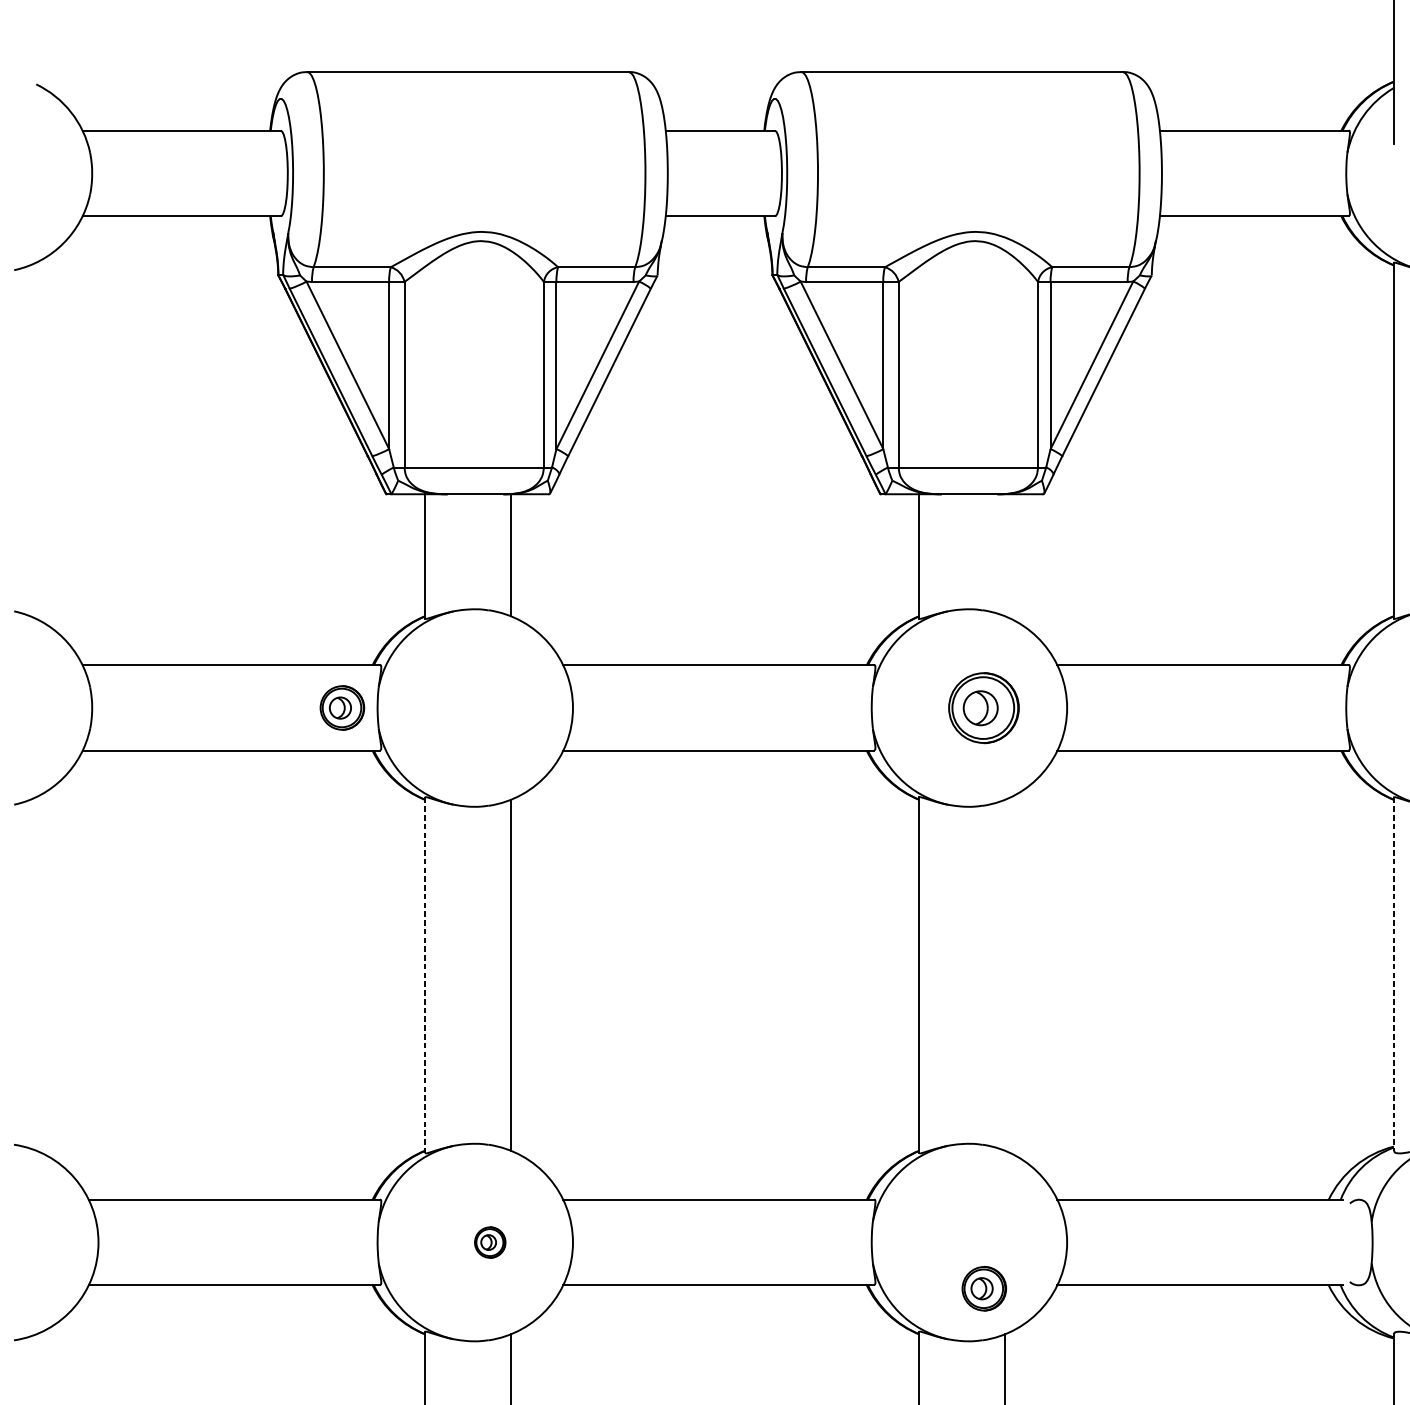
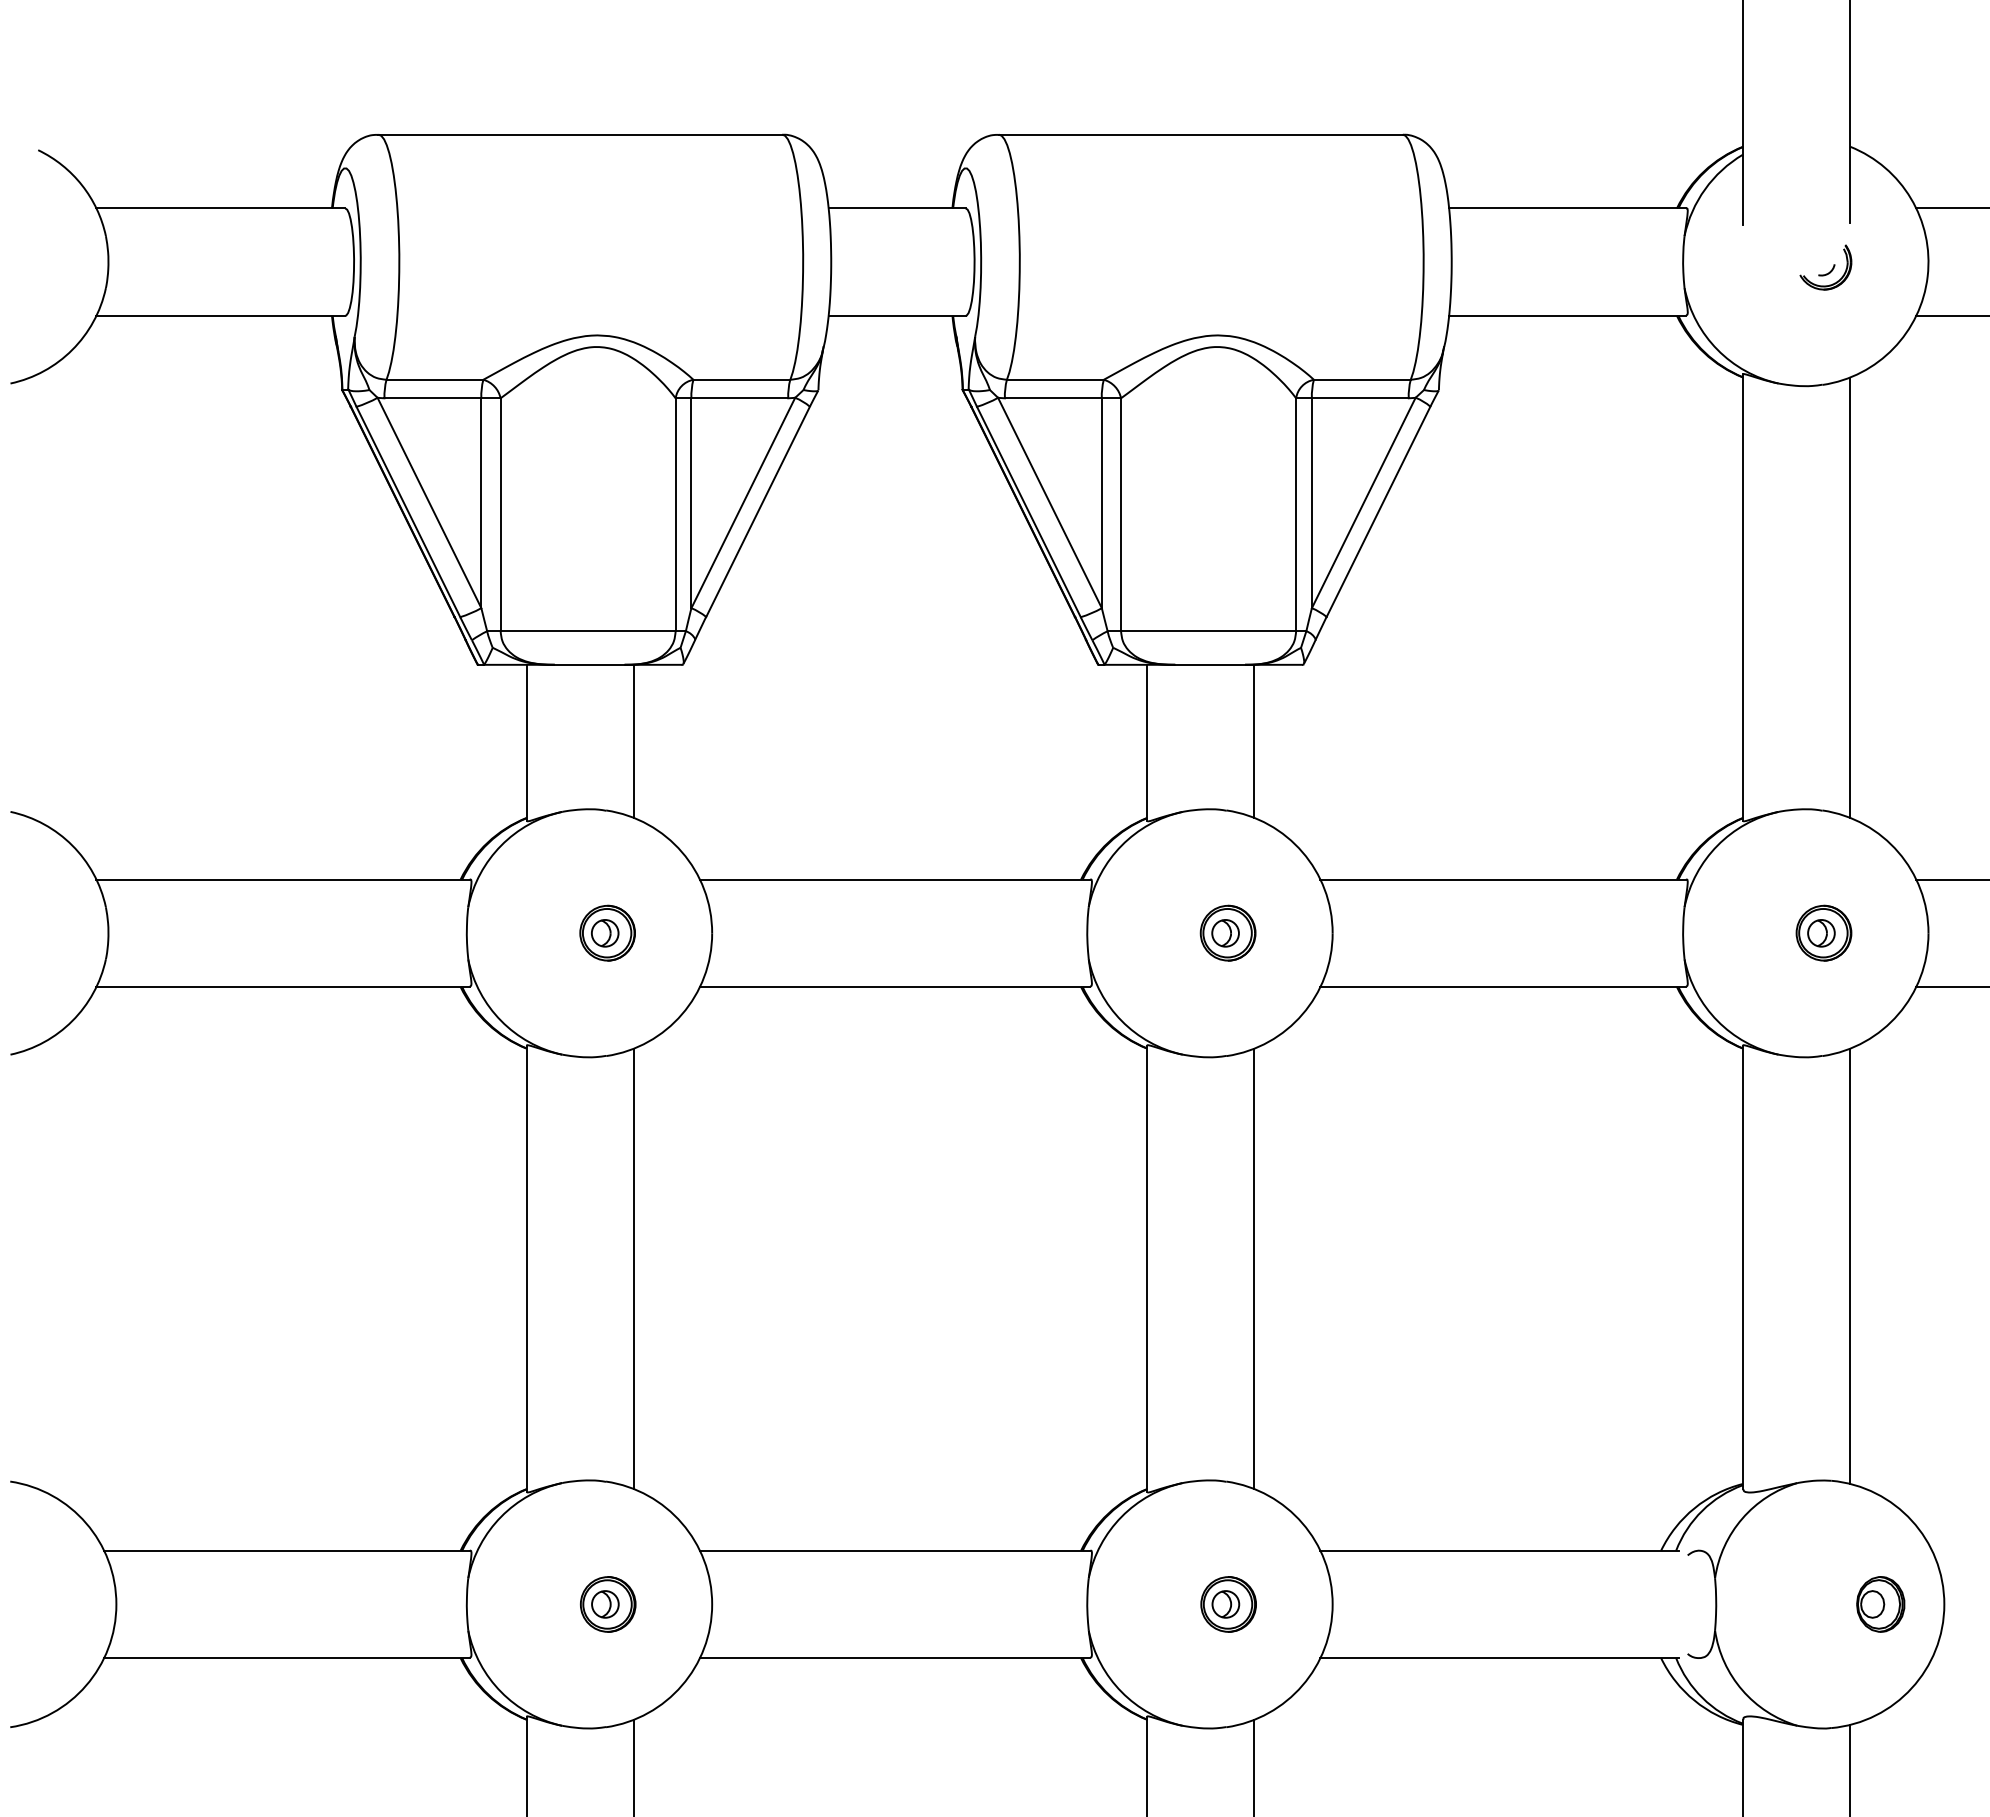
line: (1004, 554) -> (1254, 740), added
part: (342, 707) -> (607, 932), moved
part: (983, 707) -> (1227, 932), size x0.62
line: (1393, 974) -> (1742, 1267), dashed -> solid
line: (425, 975) -> (526, 1269), dashed -> solid
line: (1004, 975) -> (1254, 1268), added
part: (490, 1242) -> (608, 1604), size x1.43
part: (984, 1288) -> (1228, 1604), moved

